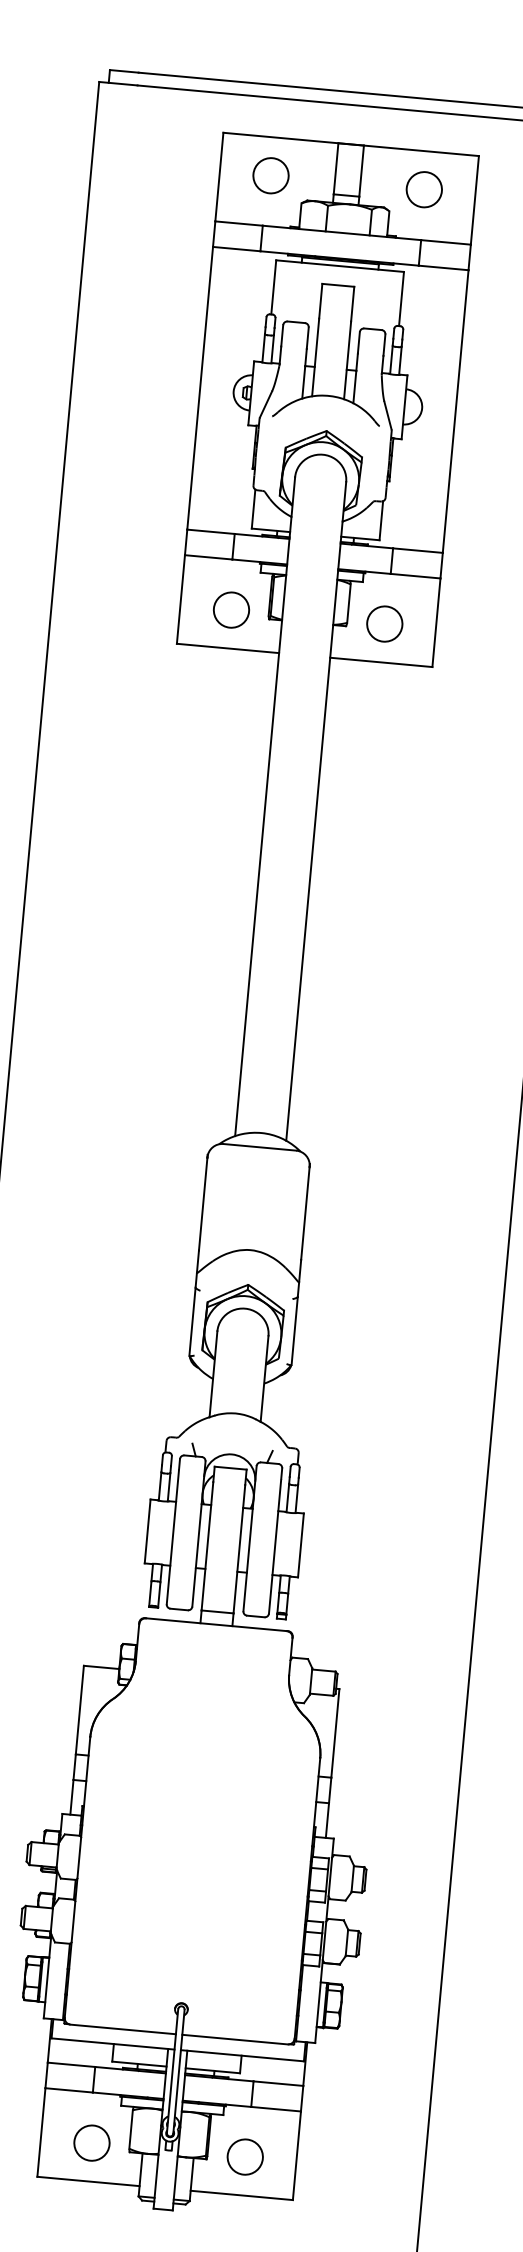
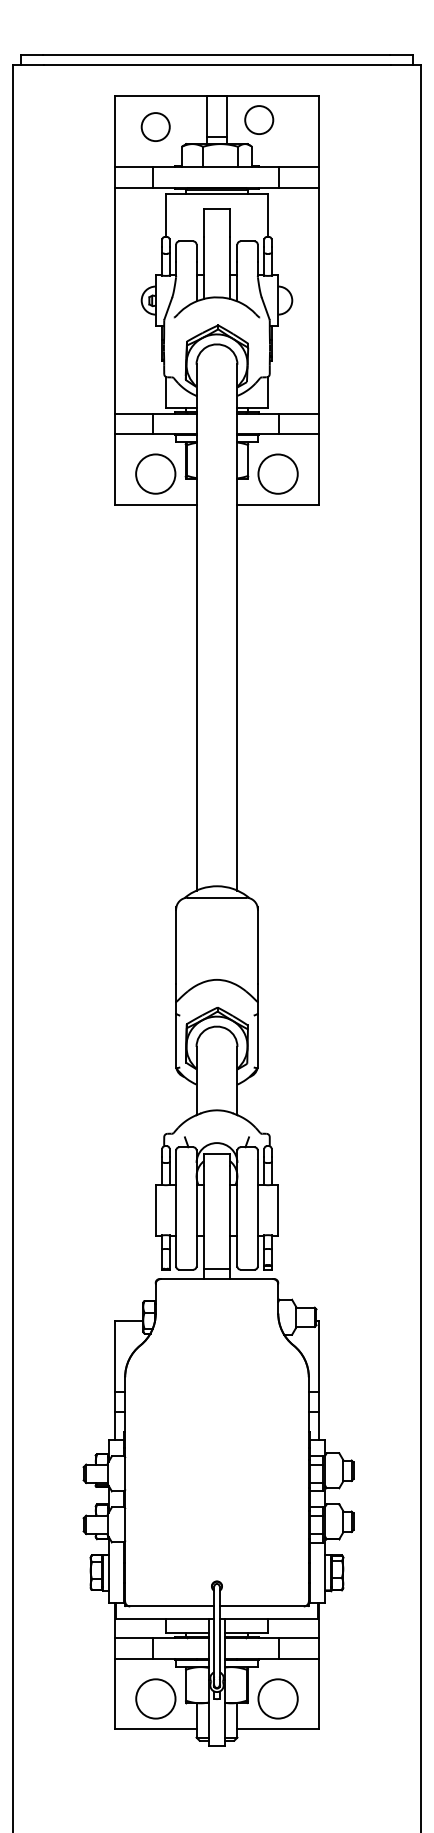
circle: (424, 188) -> (259, 119), moved
circle: (231, 610) -> (155, 474), size x1.4
circle: (385, 623) -> (278, 473), size x1.4
circle: (91, 2142) -> (155, 1698), size x1.4
circle: (245, 2156) -> (278, 1698), size x1.4

